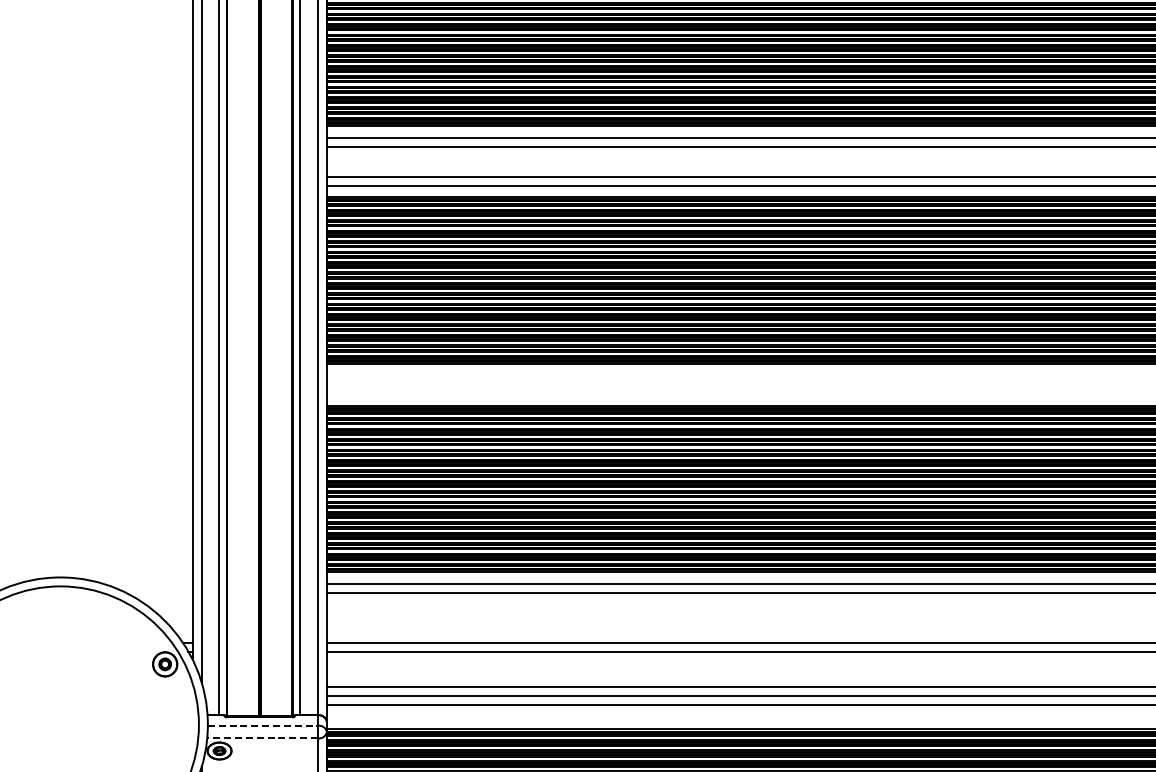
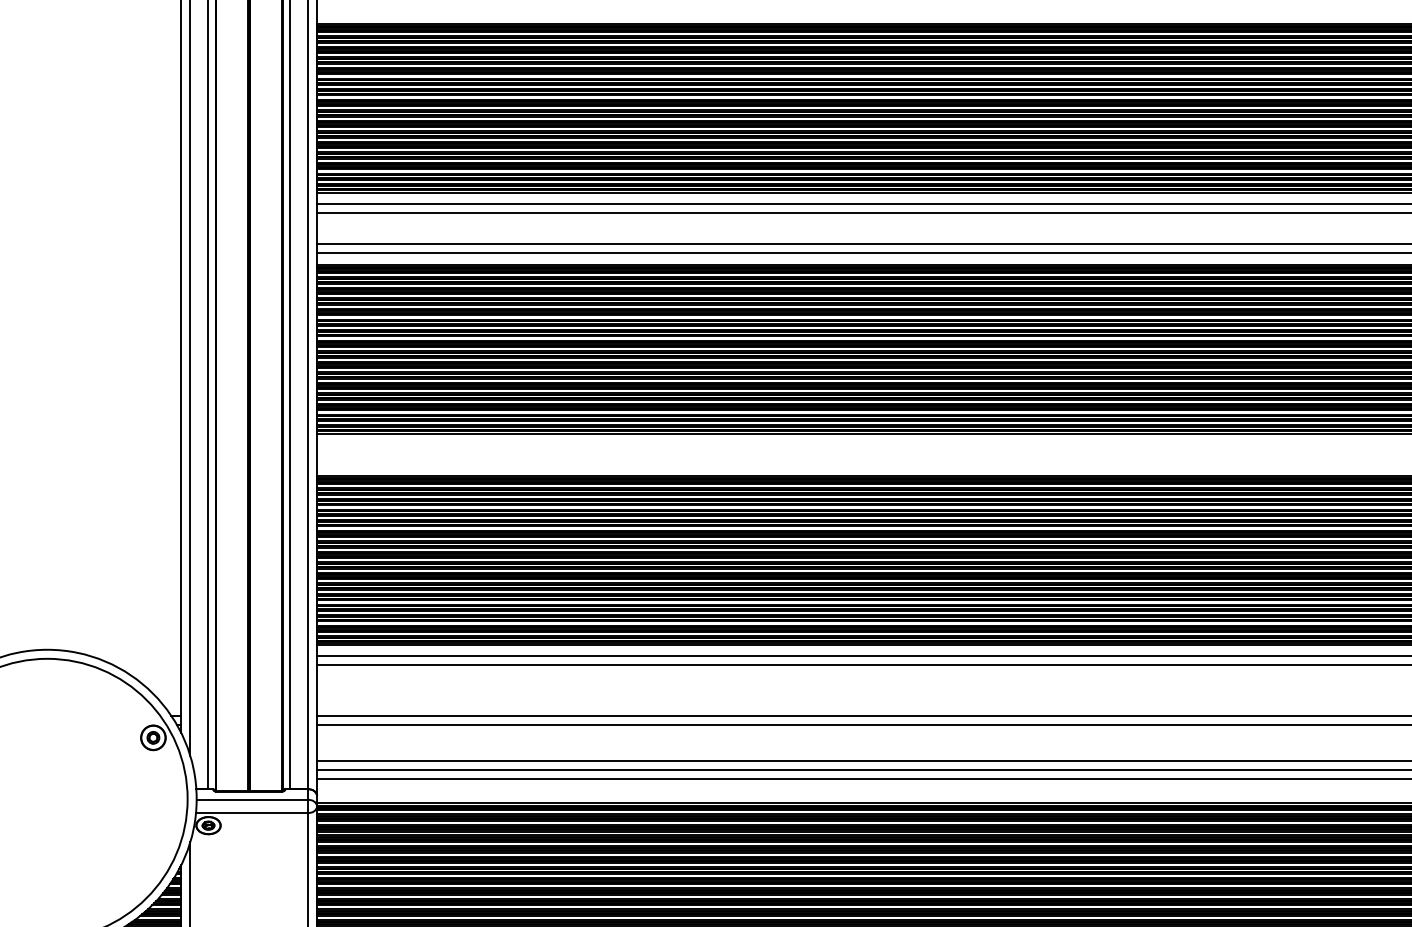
line: (262, 726) -> (252, 800), dashed -> solid
line: (261, 738) -> (251, 812), dashed -> solid

